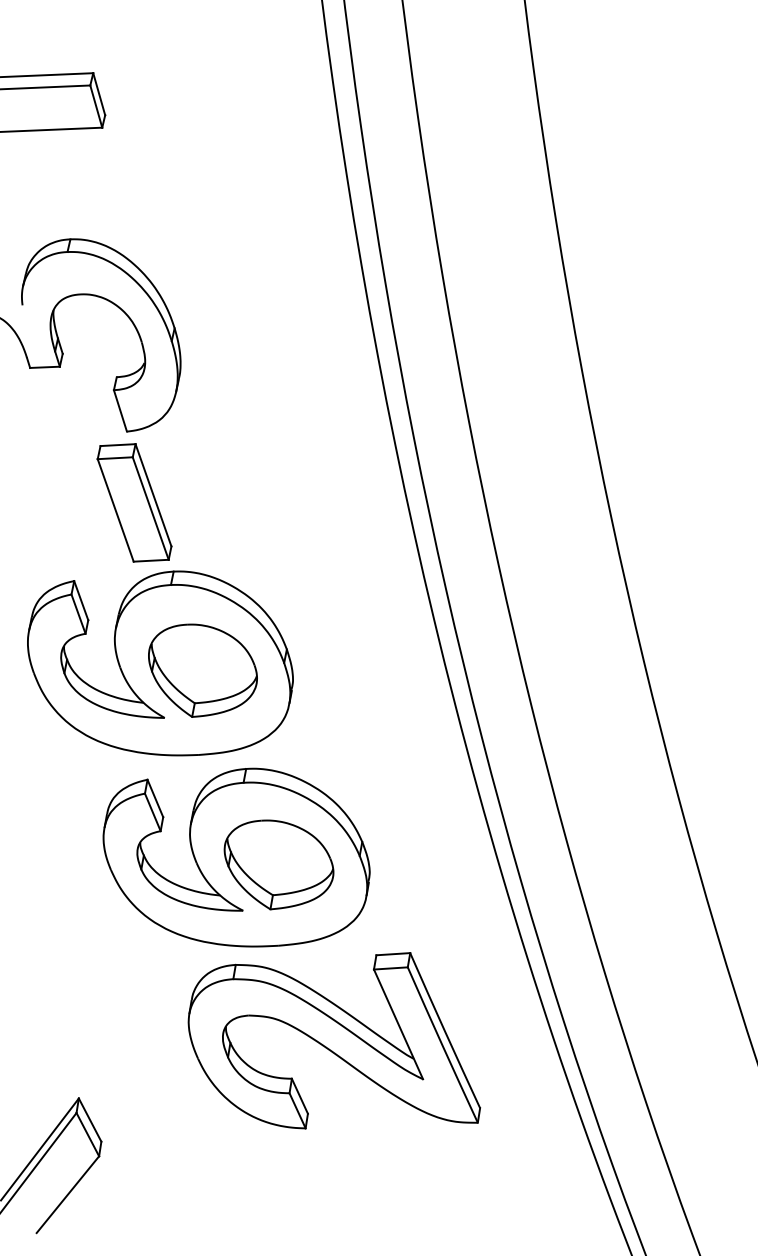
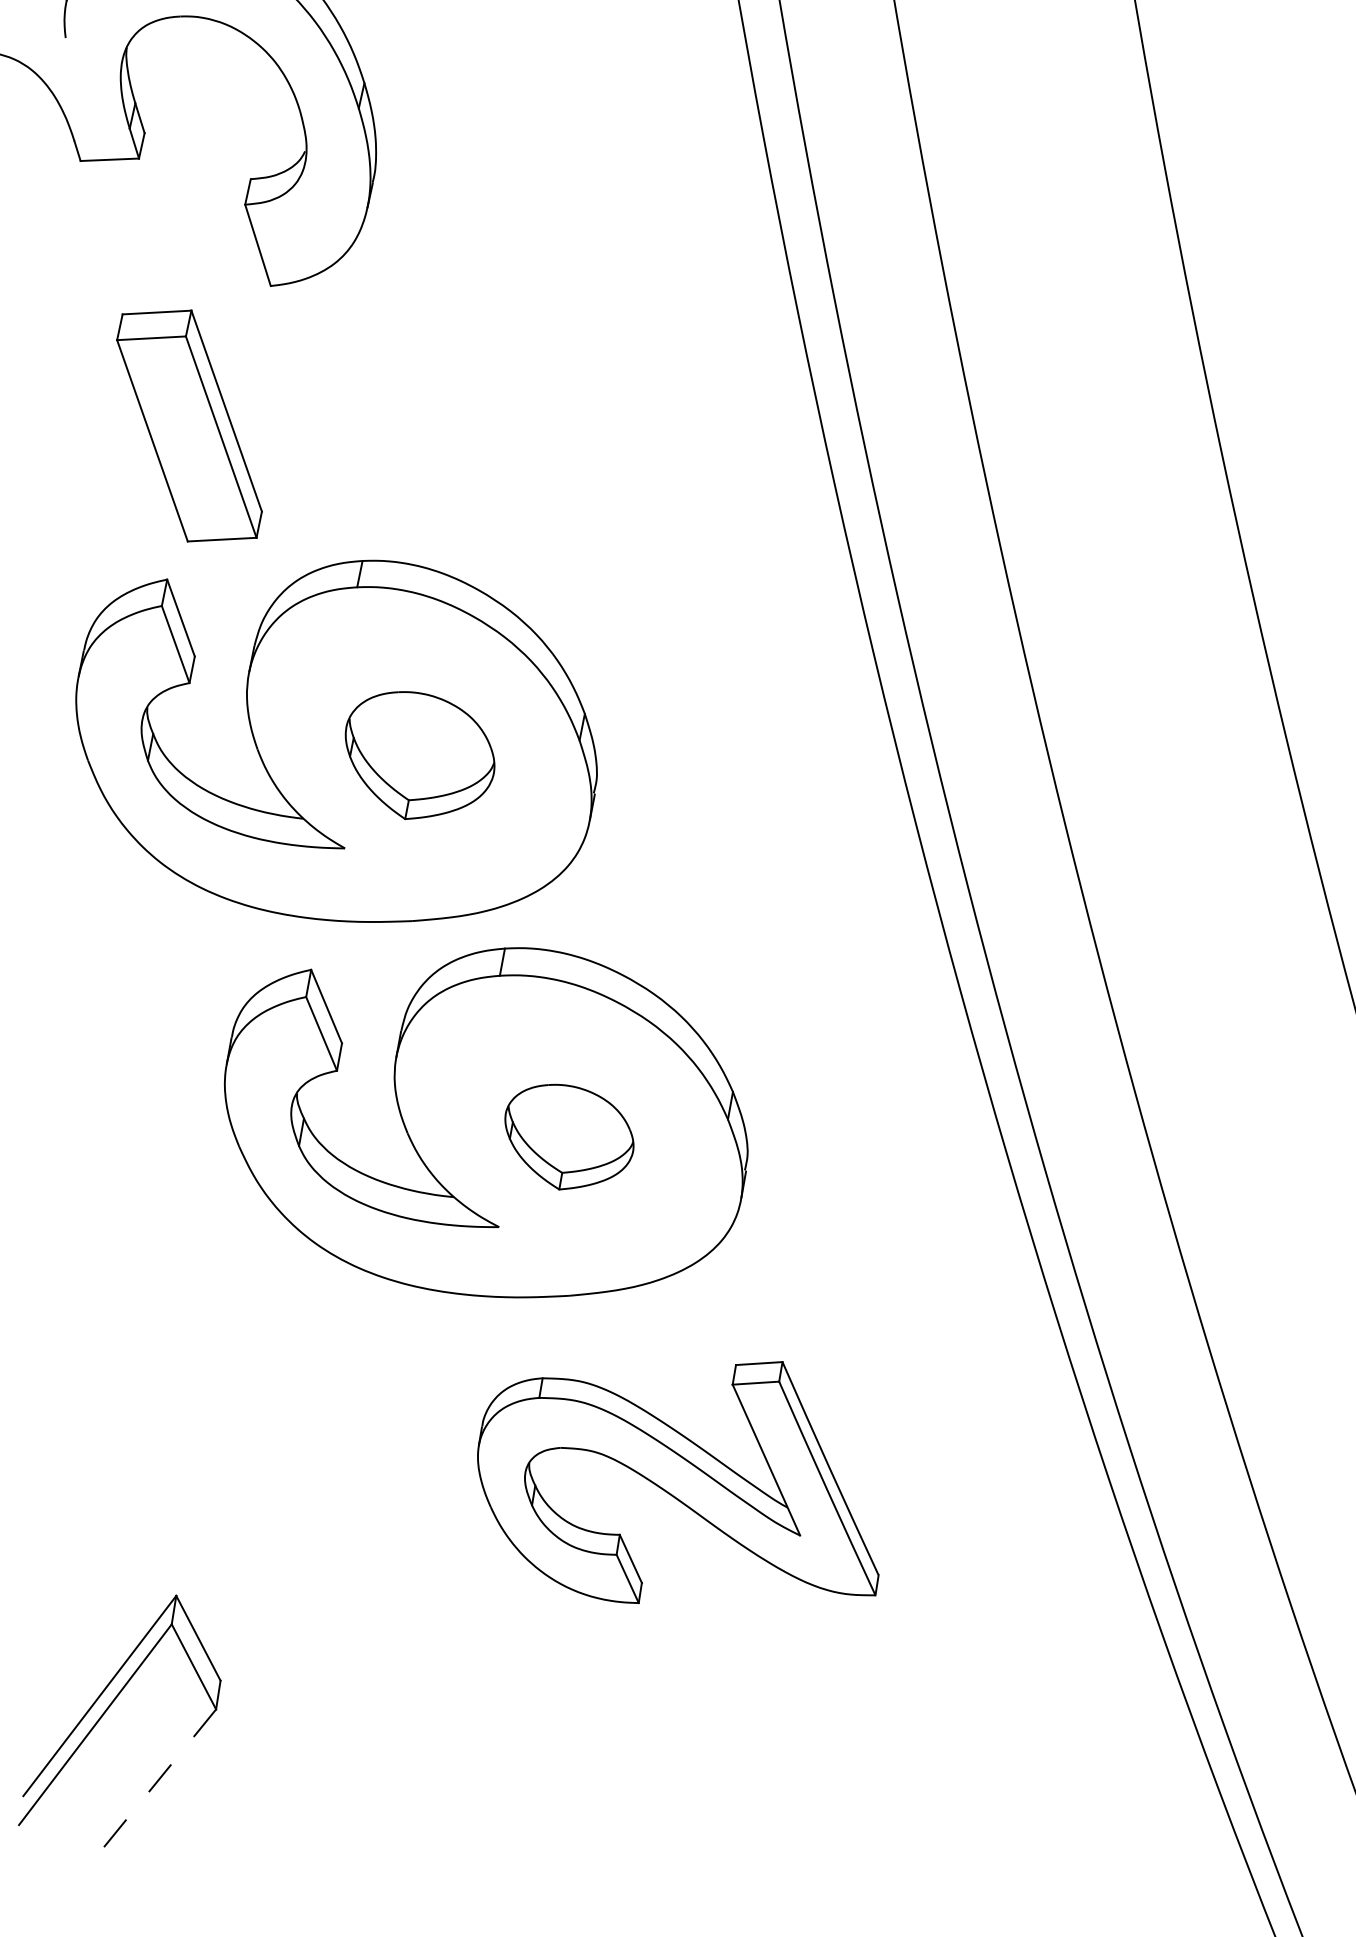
part: (134, 502) -> (189, 425), moved
part: (202, 670) -> (419, 755), size x0.7
part: (278, 864) -> (568, 1136), size x0.6
part: (334, 1040) -> (678, 1481), size x0.7
line: (67, 1195) -> (153, 1786), solid -> dashed

